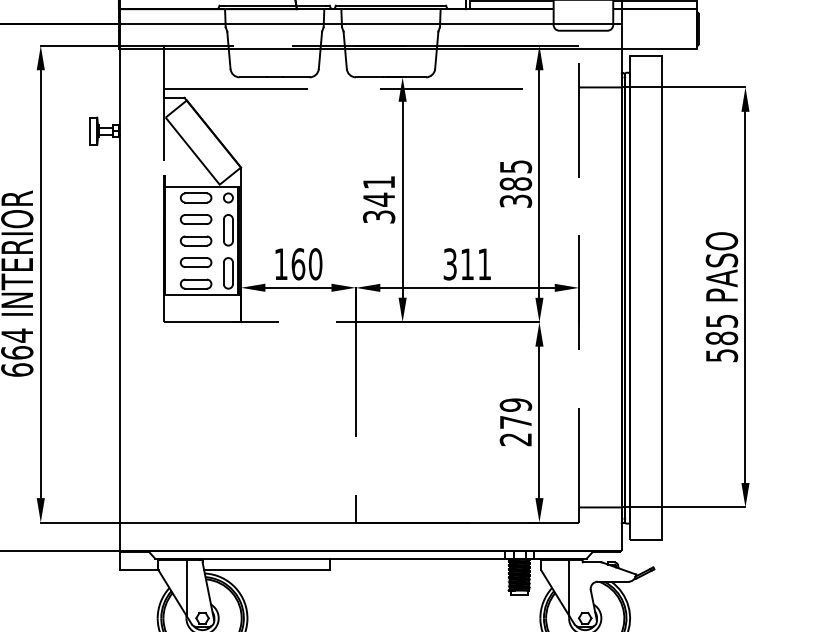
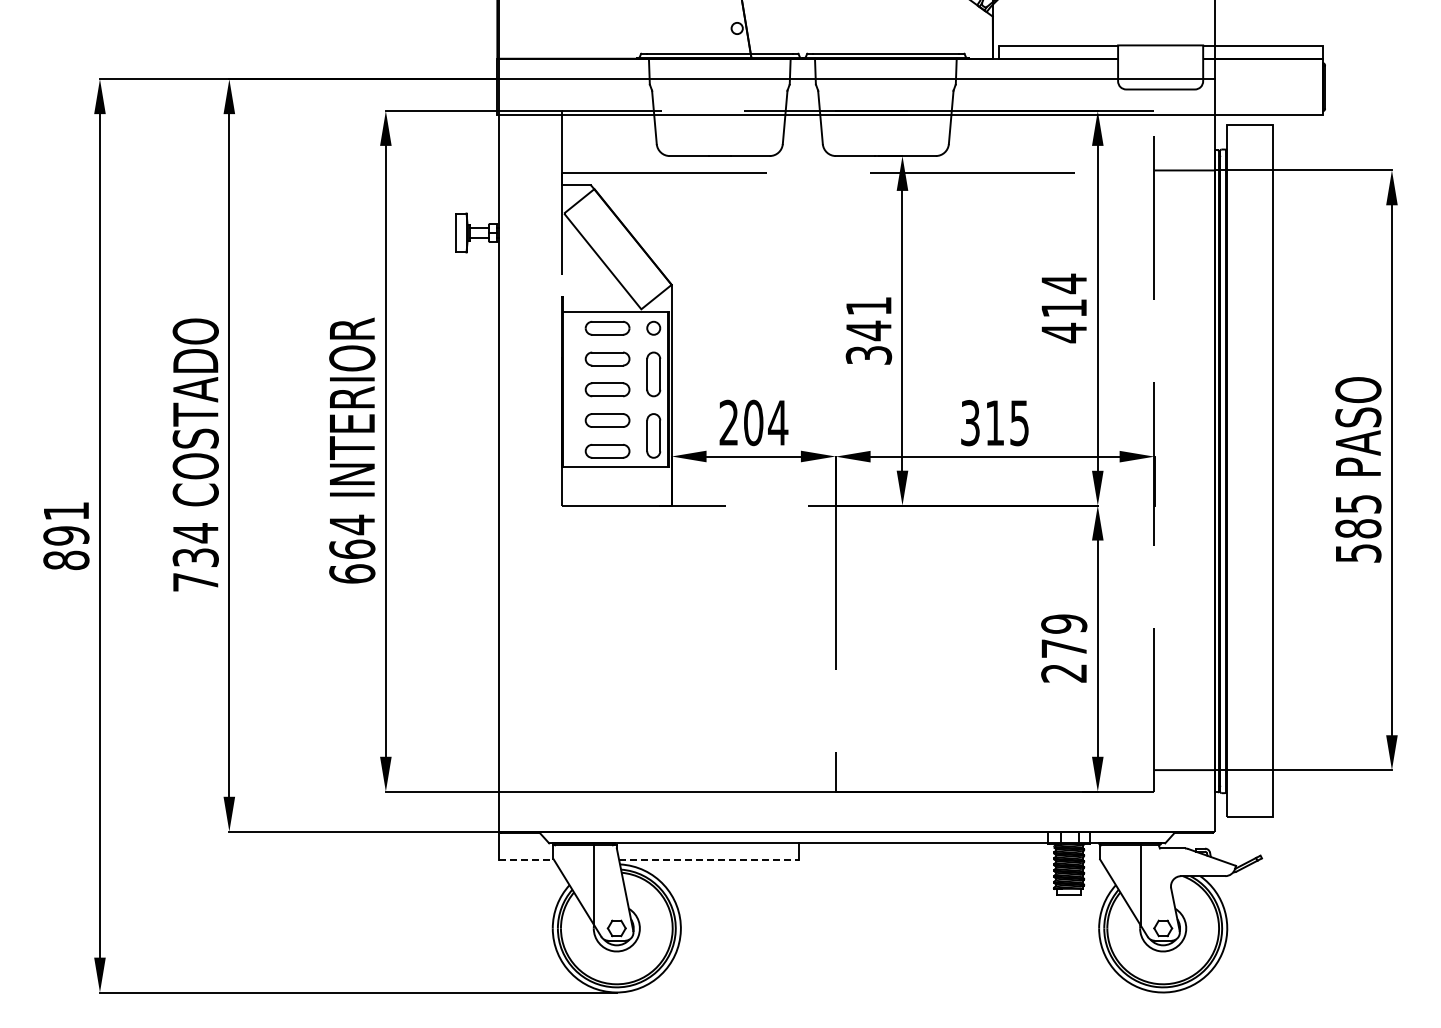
text: (516, 184) -> (1064, 308), 385 -> 414
text: (298, 263) -> (753, 422), 160 -> 204
text: (484, 264) -> (1019, 423), 311 -> 315
line: (139, 570) -> (527, 859), solid -> dashed
line: (267, 570) -> (709, 859), solid -> dashed

